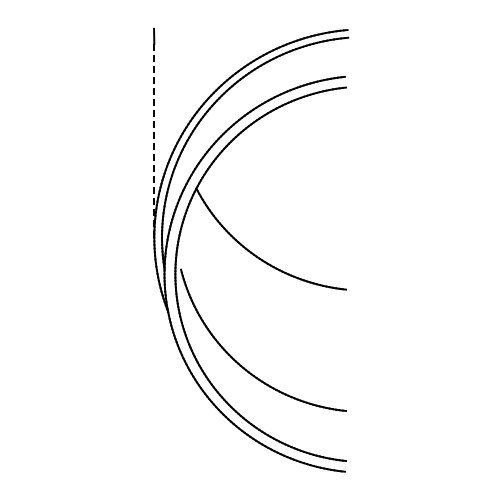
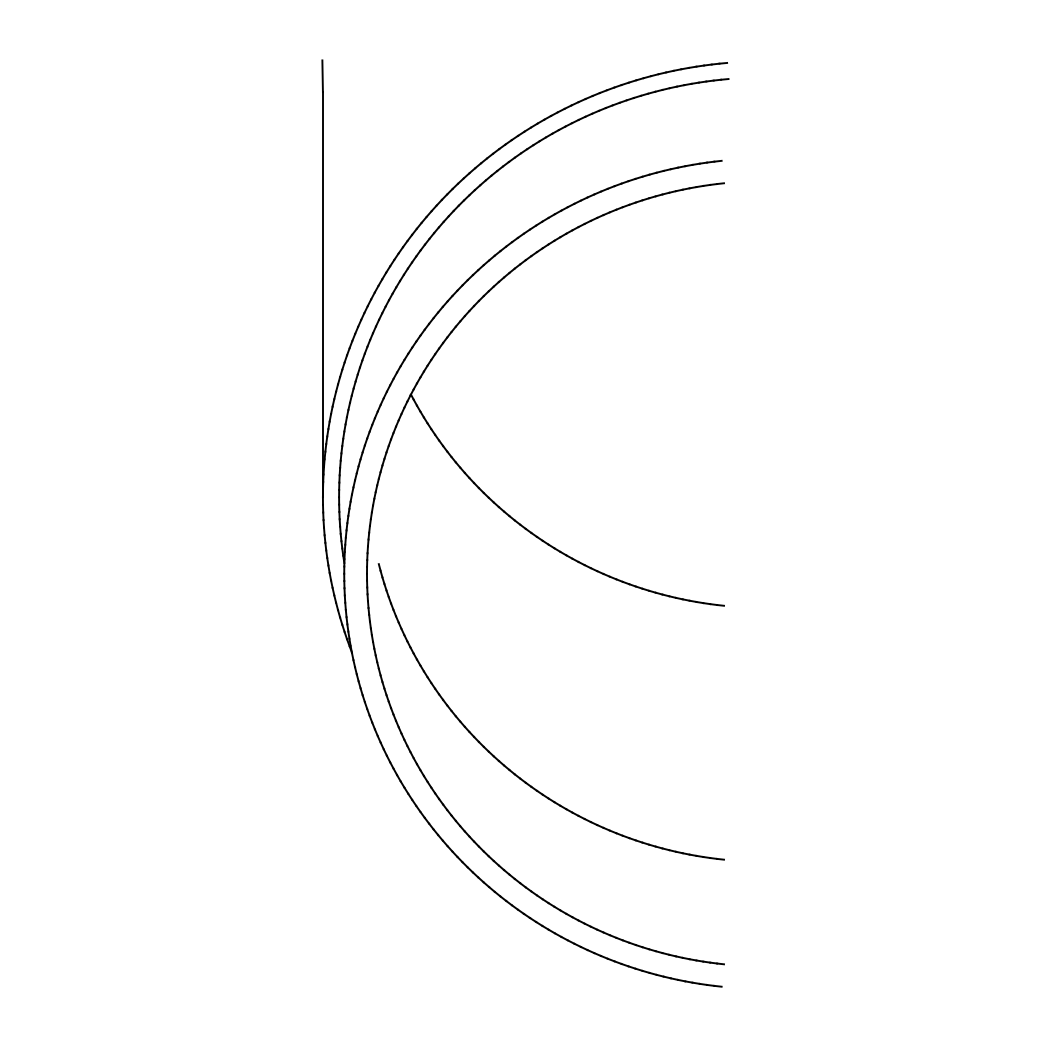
line: (154, 140) -> (323, 293), dashed -> solid

